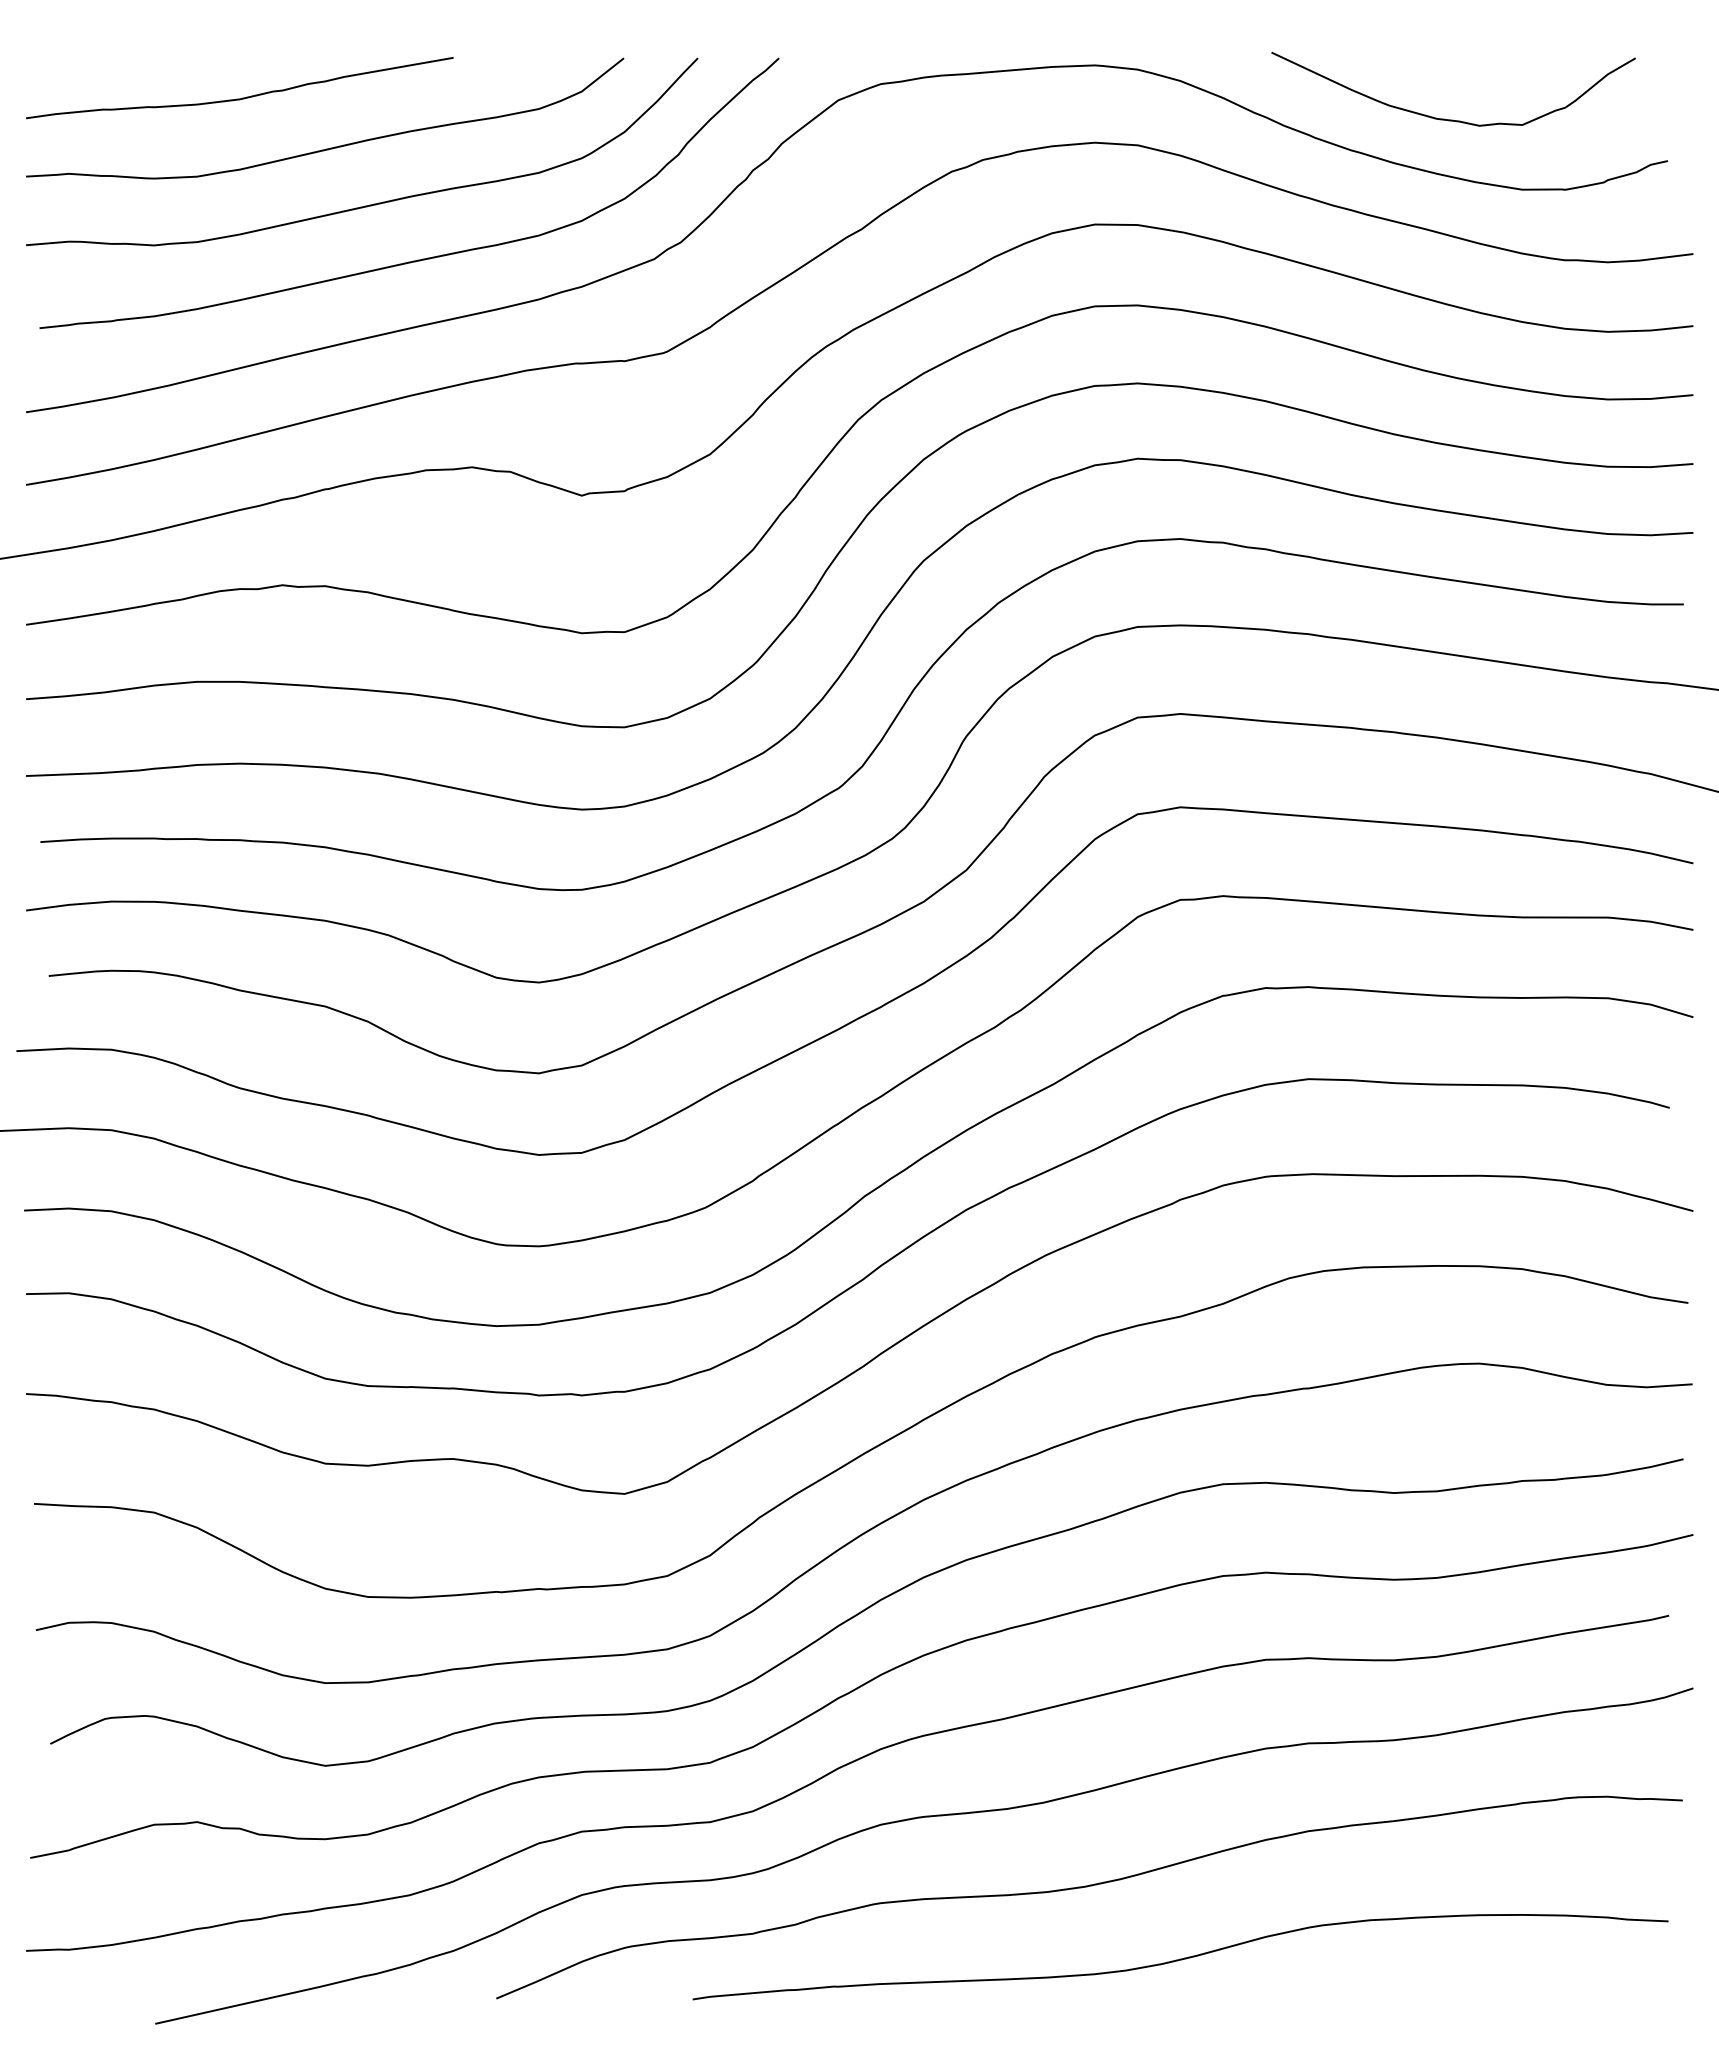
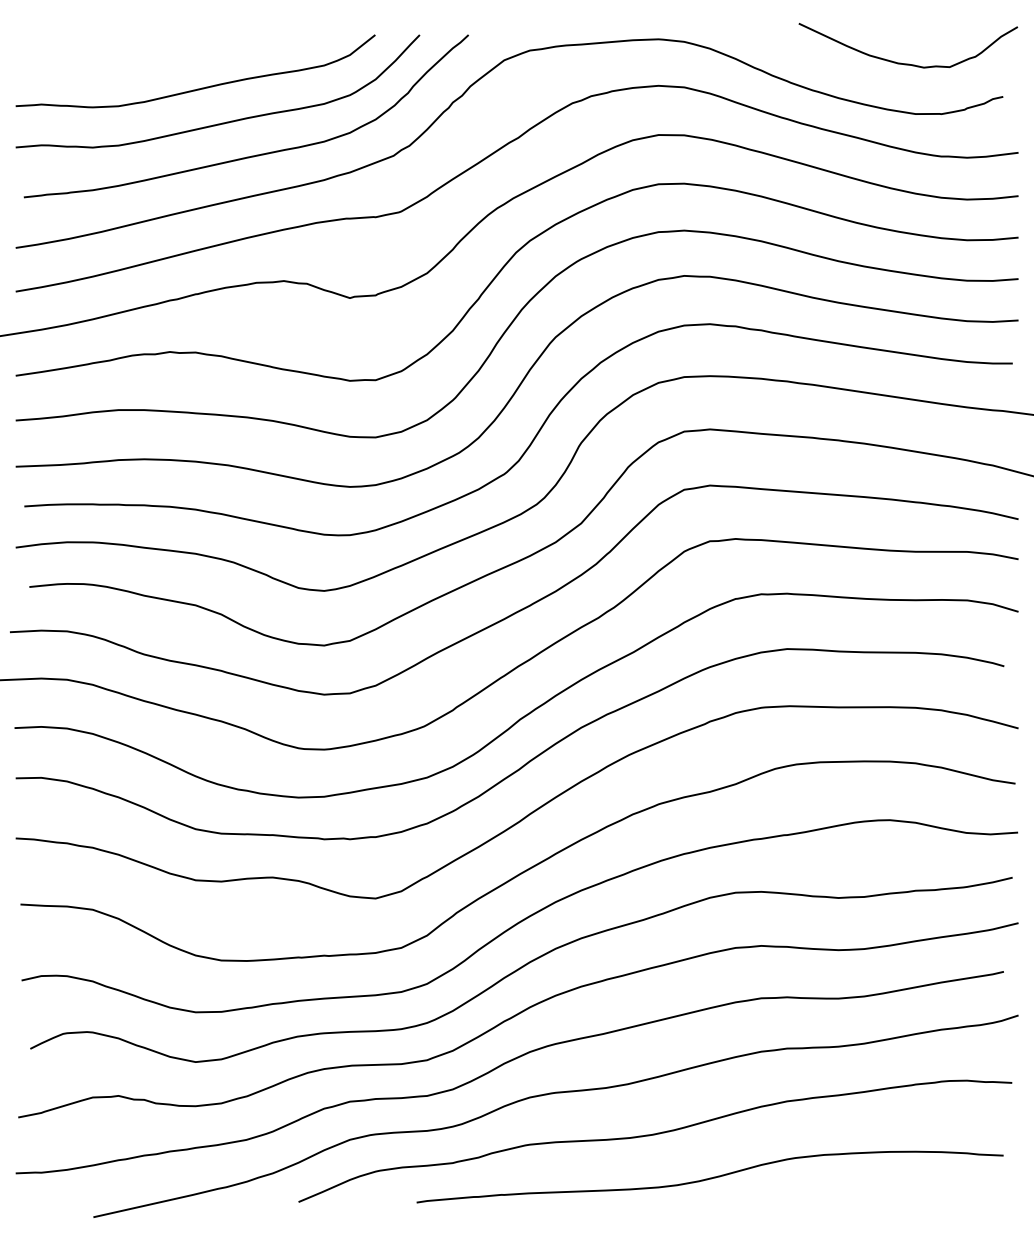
curve: (240, 97) -> (144, 58), removed
curve: (1453, 118) -> (908, 63), moved

